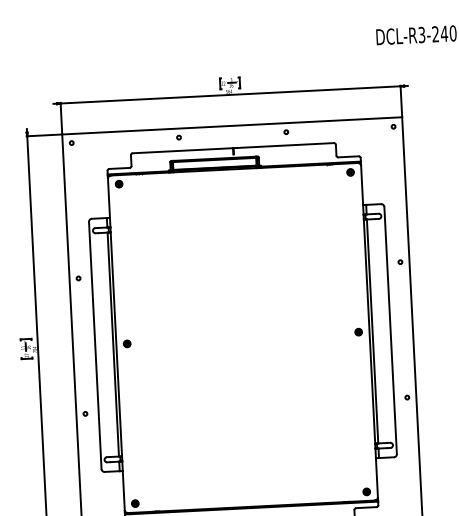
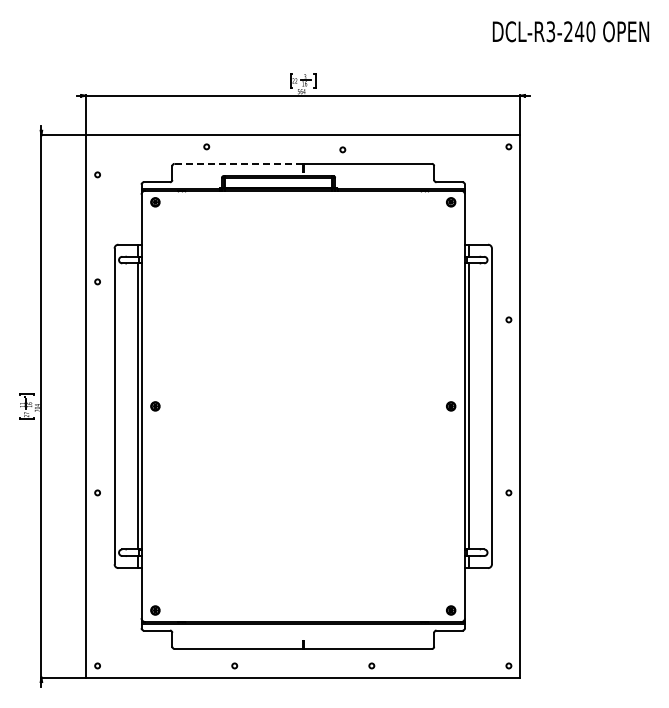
circle: (286, 131) -> (342, 149), moved
circle: (178, 137) -> (206, 146), moved
circle: (71, 142) -> (97, 174), moved
line: (183, 150) -> (239, 163), solid -> dashed
circle: (78, 278) -> (97, 281), moved

